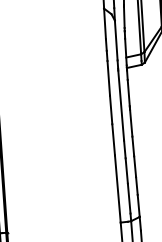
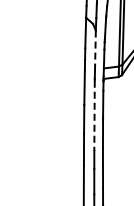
line: (116, 40) -> (95, 50), solid -> dashed
line: (121, 106) -> (94, 116), solid -> dashed

